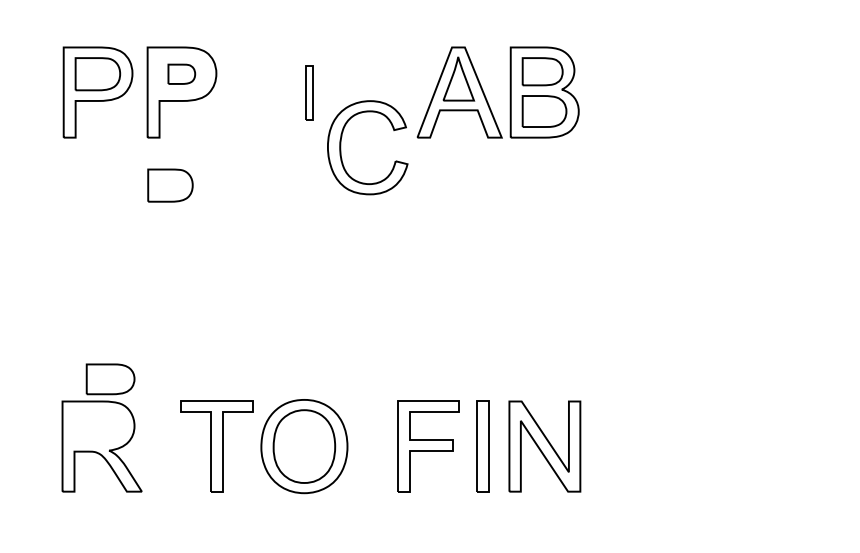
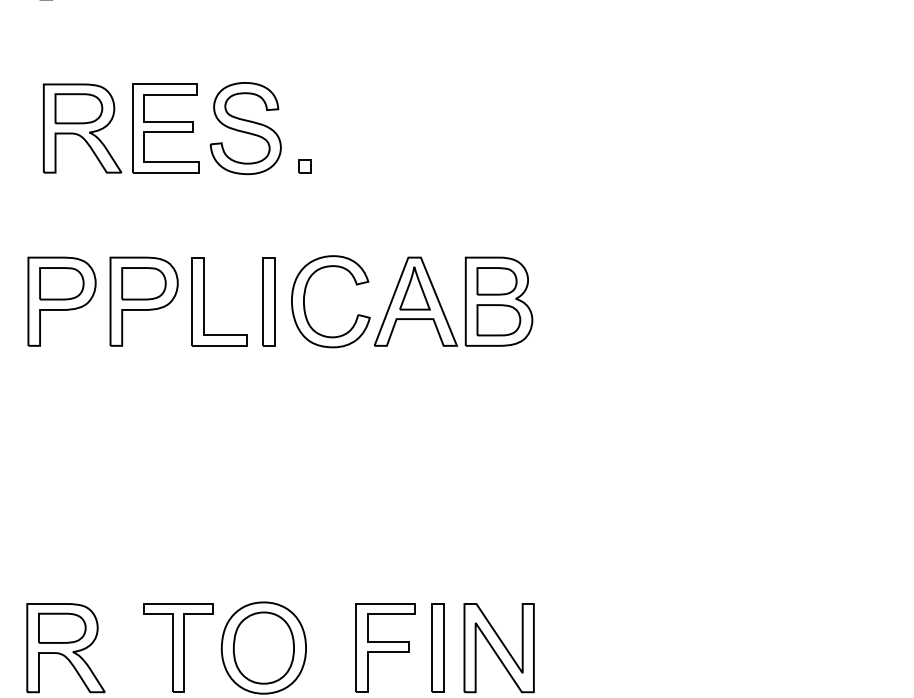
part: (181, 73) -> (143, 283), size x1.67
part: (243, 92) -> (204, 301), added
part: (309, 92) -> (268, 301), size x1.67
part: (341, 152) -> (305, 306), moved
part: (170, 185) -> (132, 392), removed
part: (110, 378) -> (62, 627), moved

